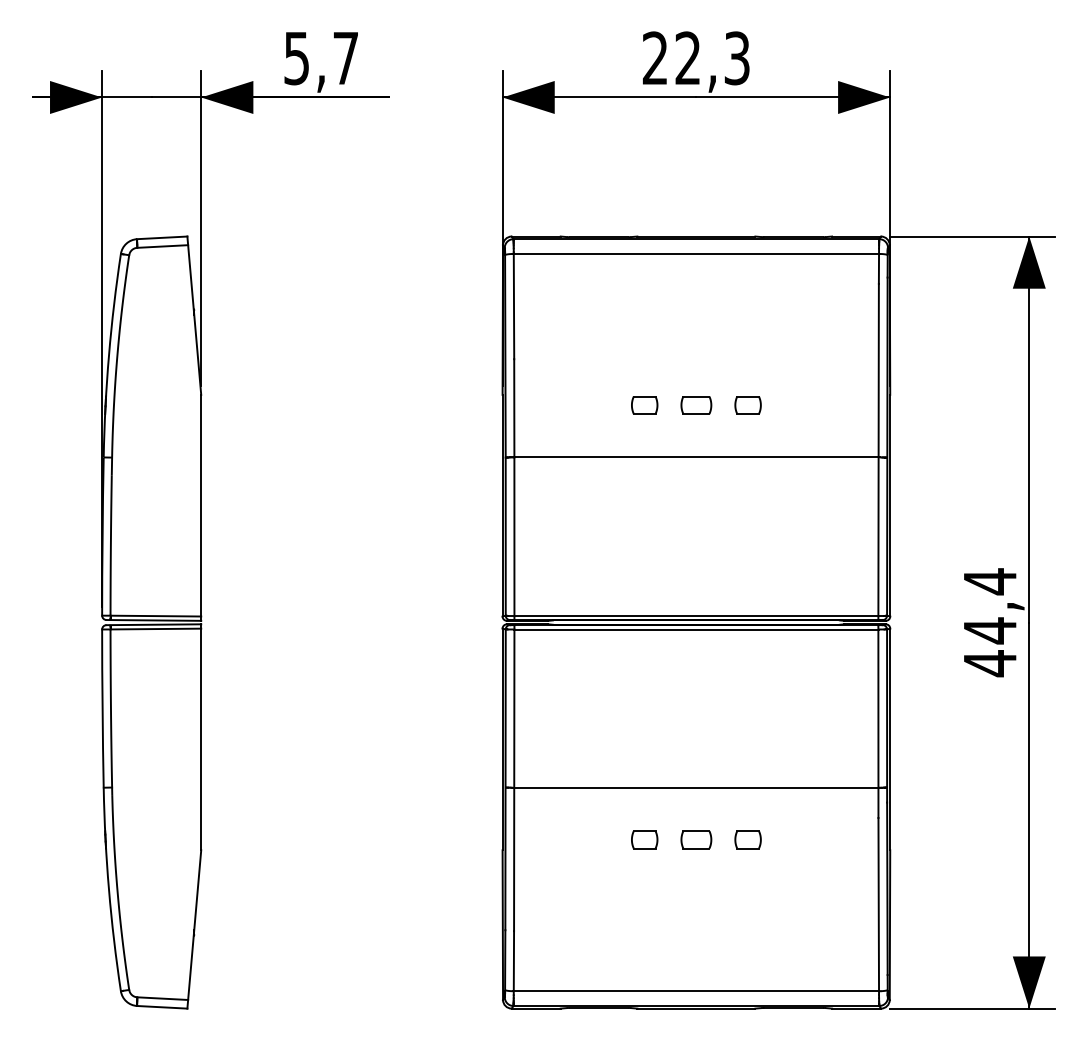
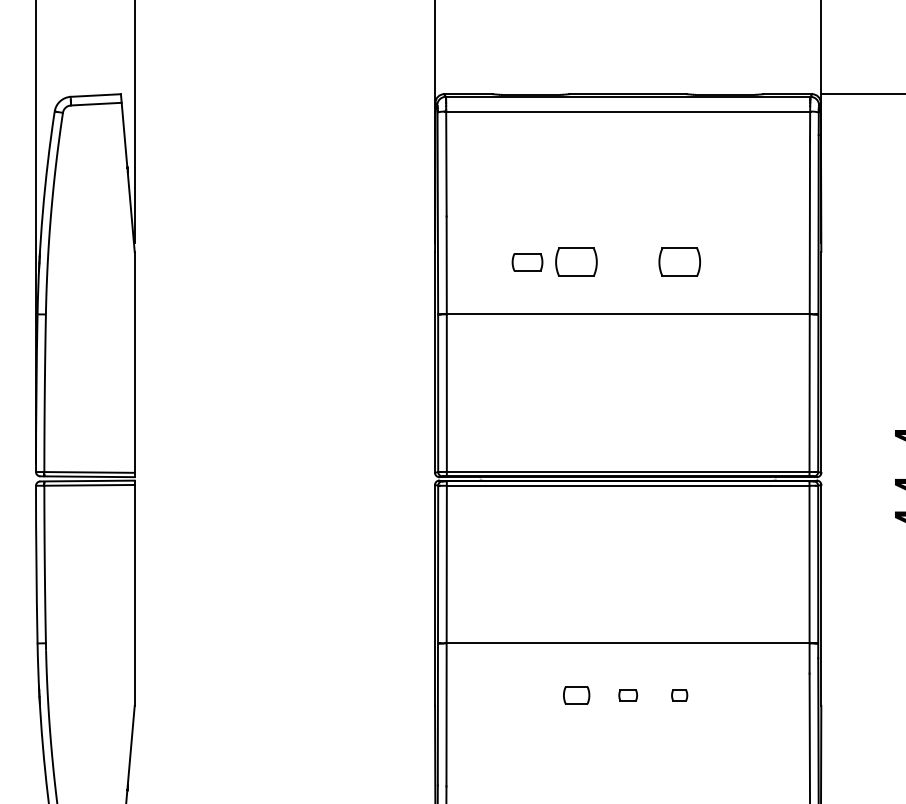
part: (644, 405) -> (576, 262), size x1.6
part: (696, 405) -> (527, 262), moved
part: (747, 405) -> (679, 262), size x1.6
part: (696, 839) -> (628, 695), size x0.6
part: (747, 839) -> (679, 695), size x0.6

